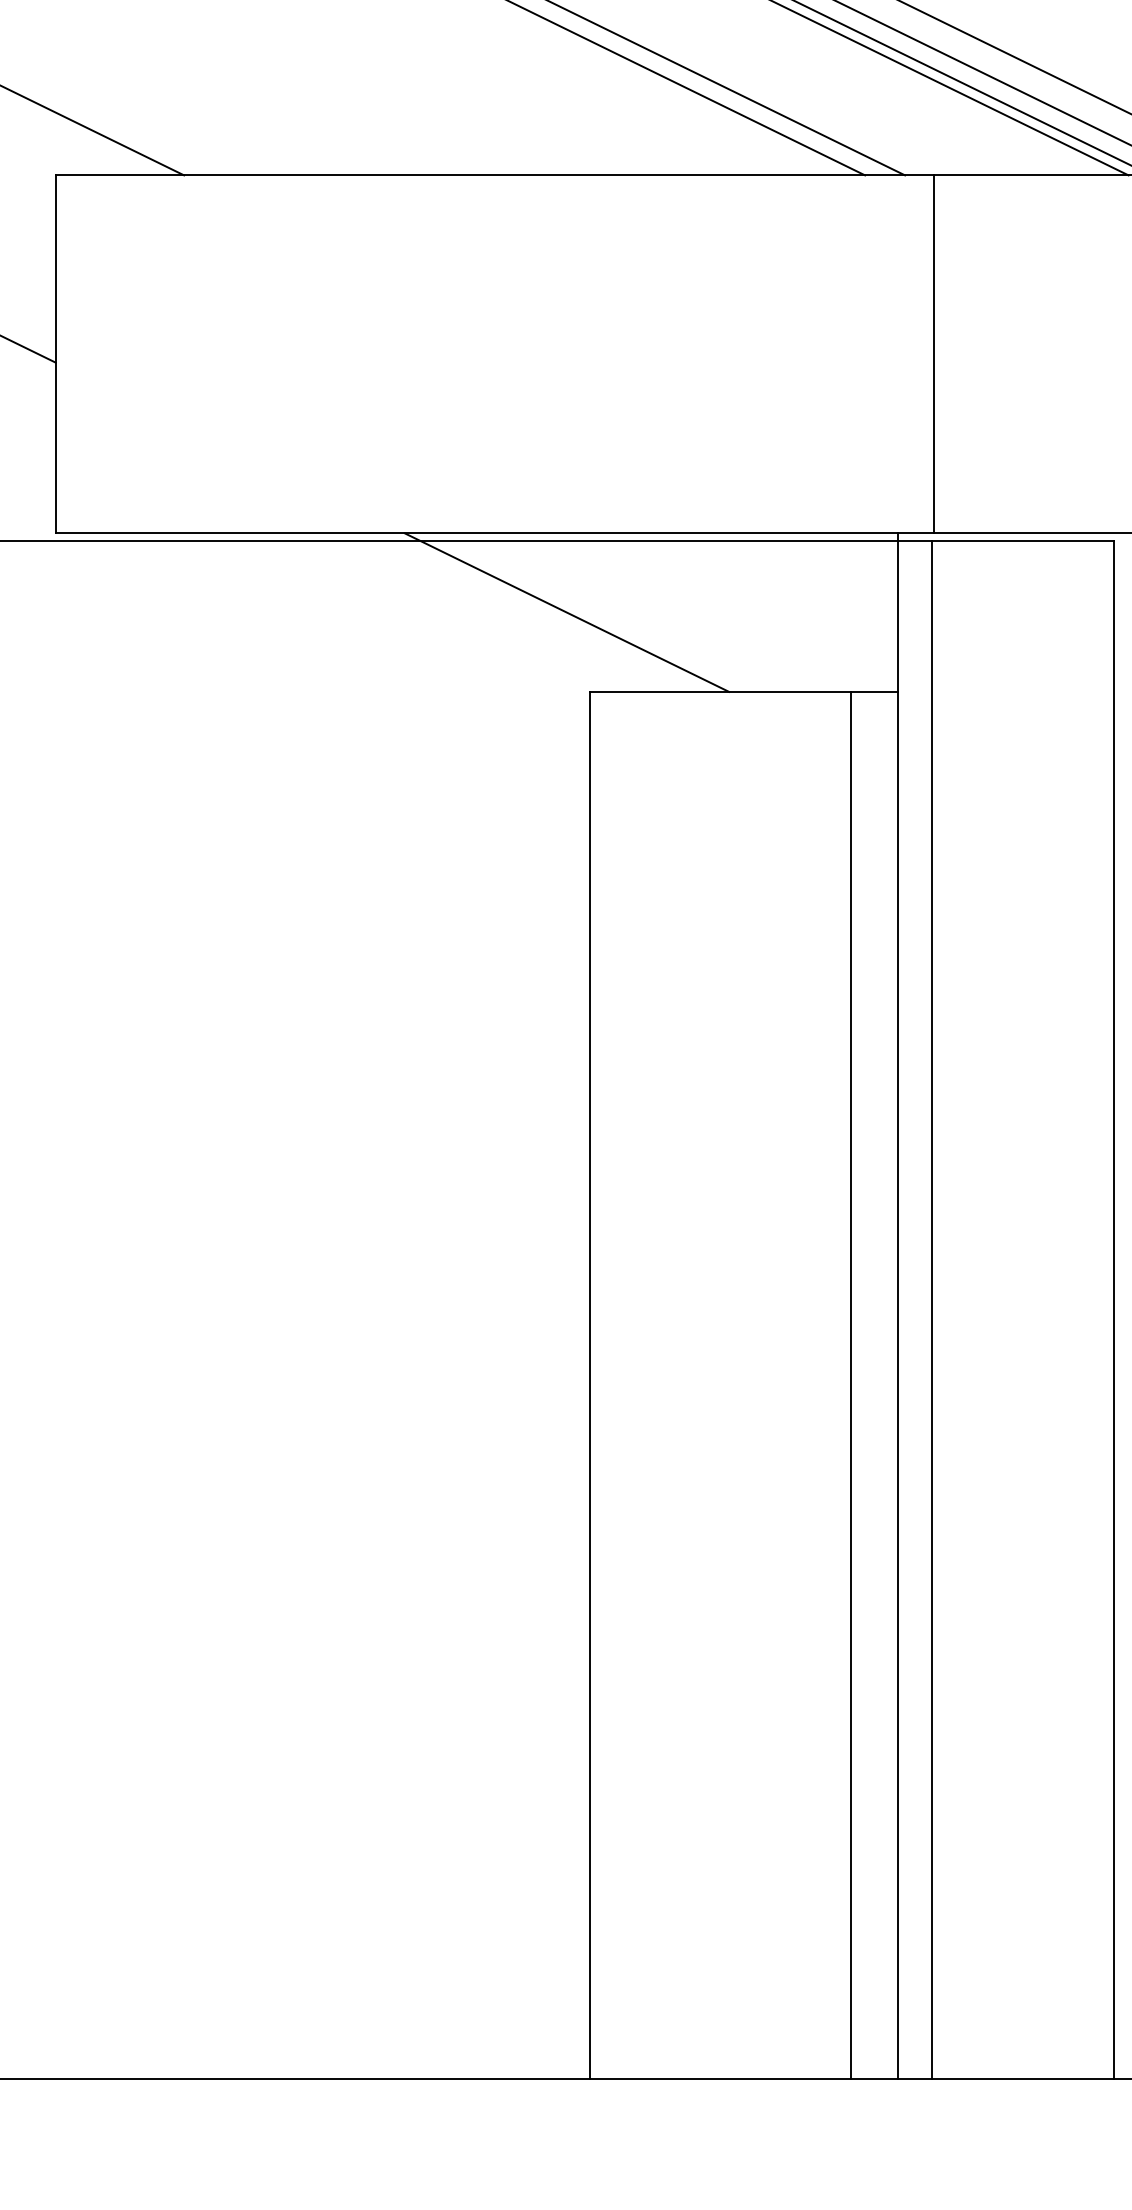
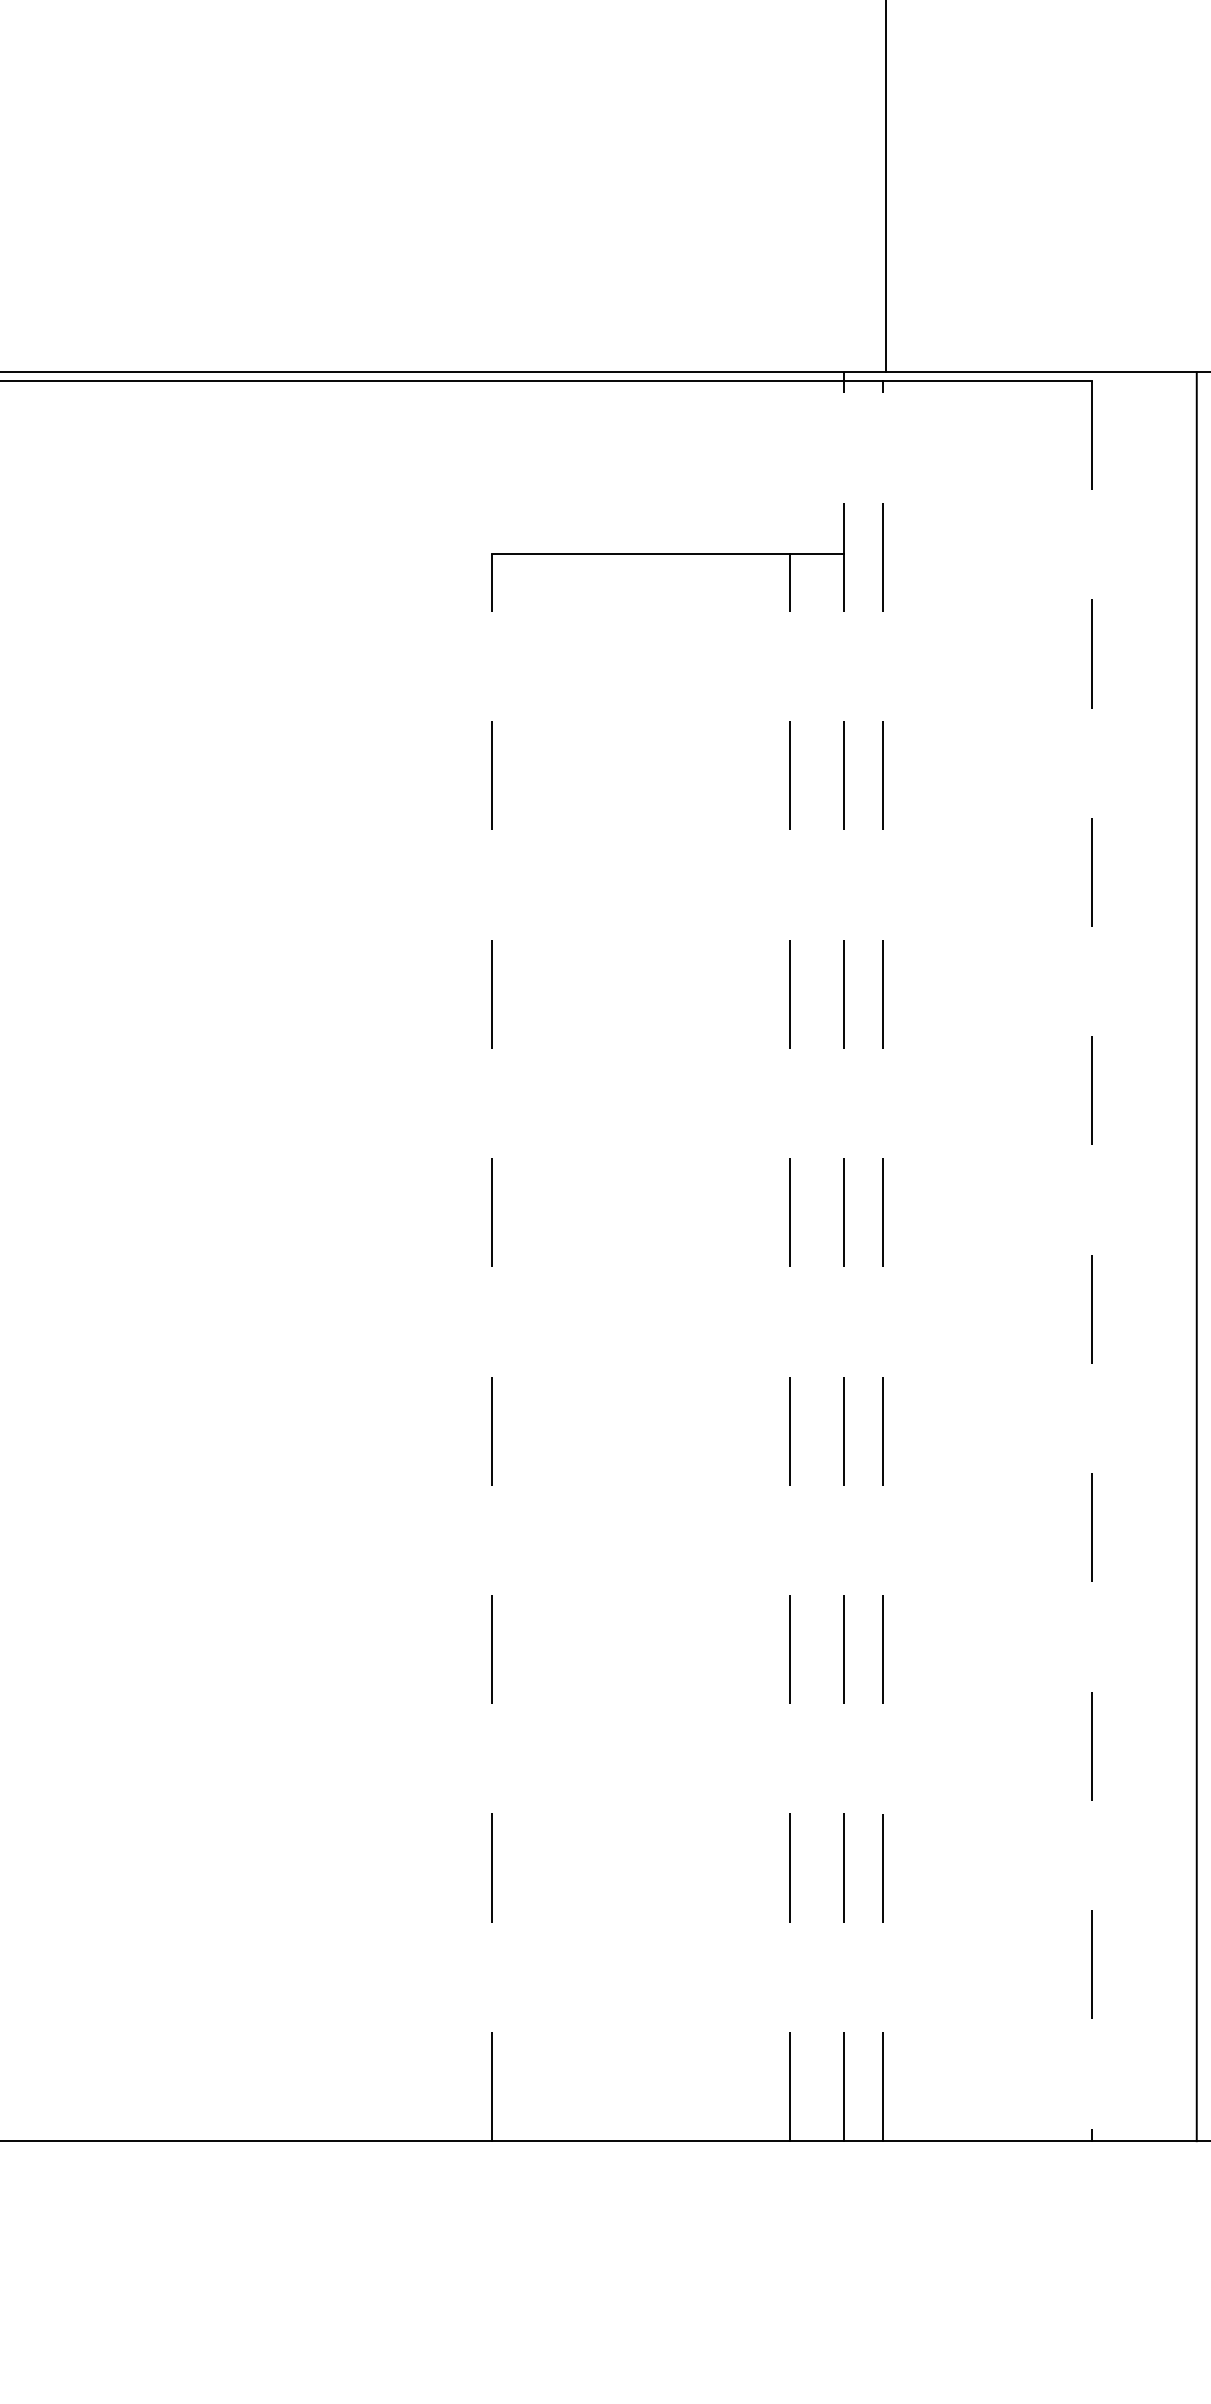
line: (566, 612) -> (464, 462), removed
line: (898, 1306) -> (844, 1257), solid -> dashed
line: (932, 1309) -> (883, 1260), solid -> dashed
line: (1114, 1310) -> (1091, 1261), solid -> dashed
line: (589, 1385) -> (491, 1347), solid -> dashed
line: (851, 1385) -> (790, 1347), solid -> dashed

